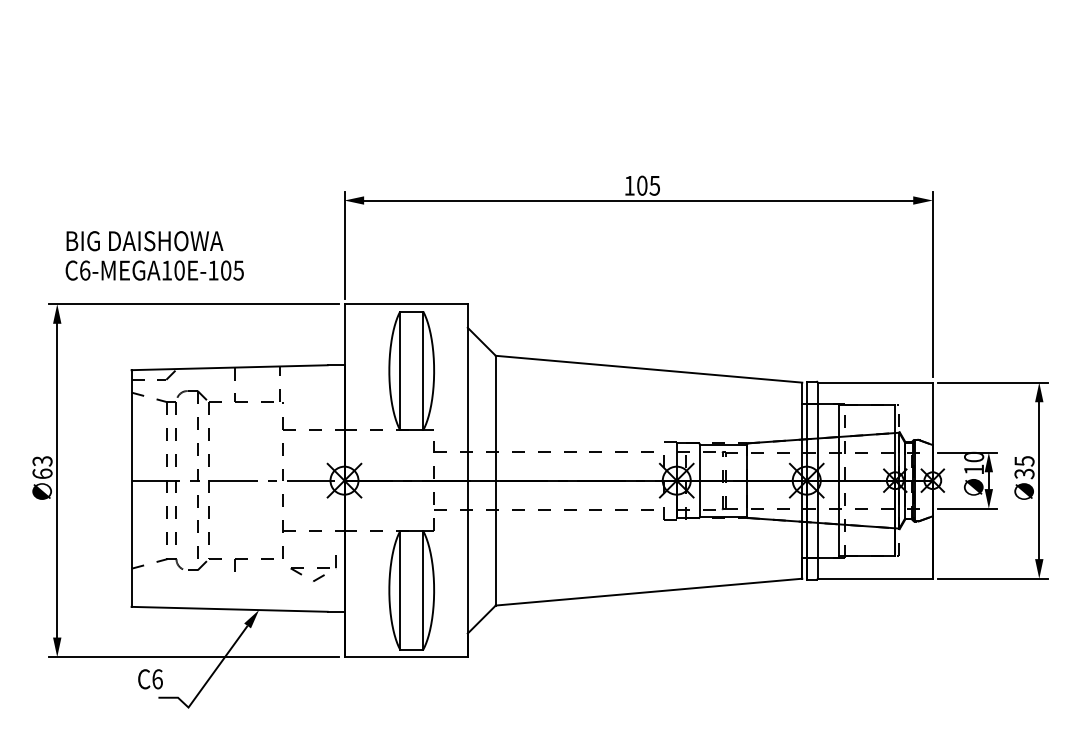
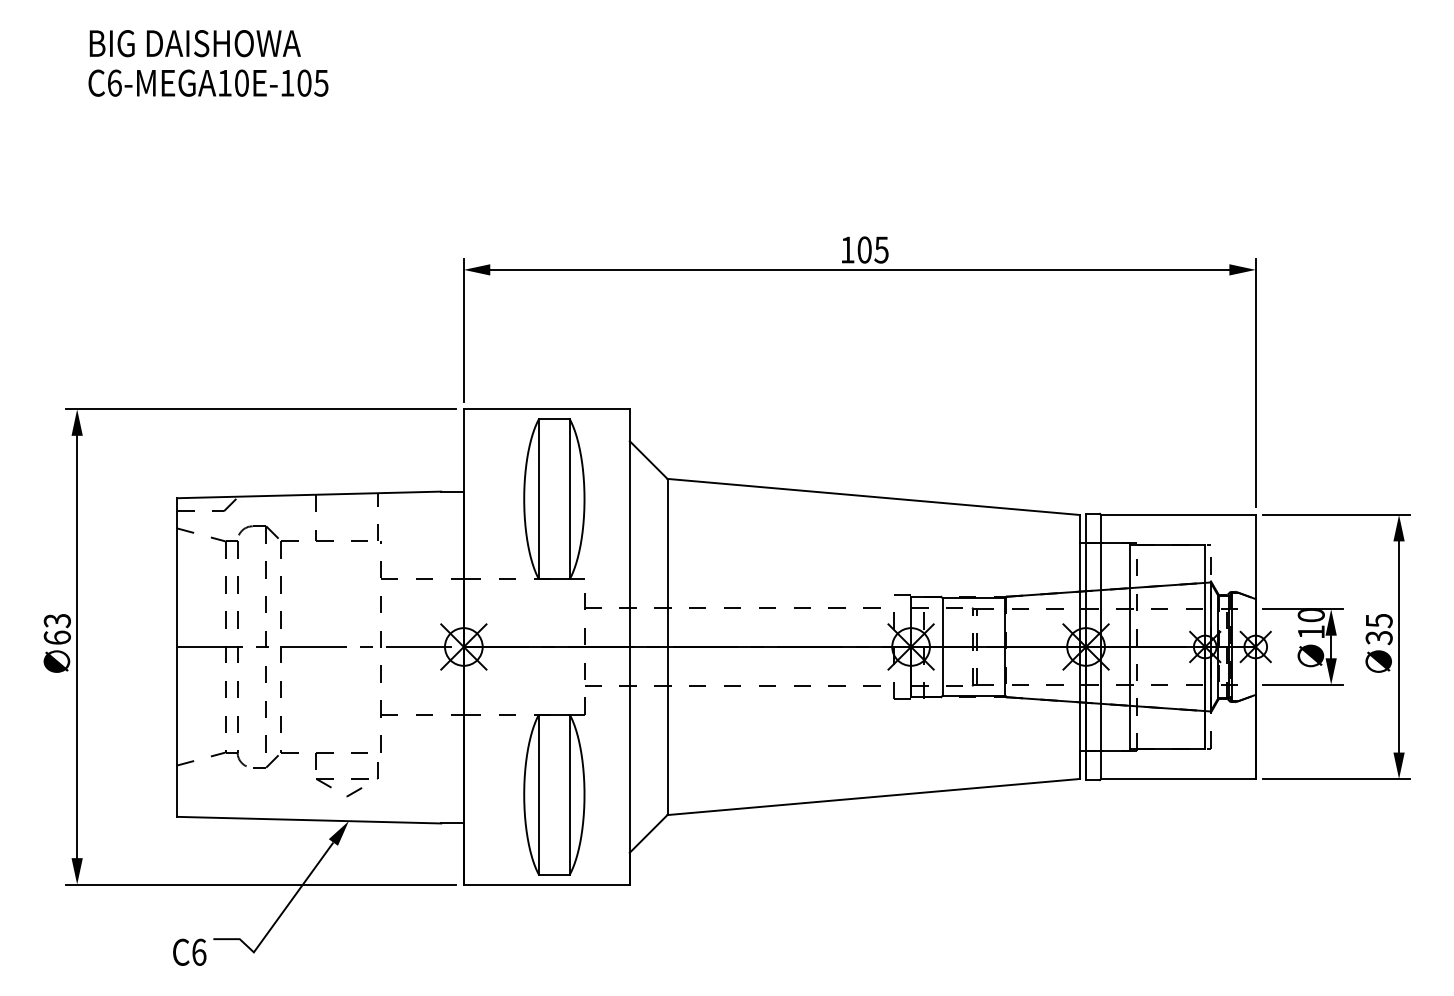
text: (154, 255) -> (208, 63), moved
part: (313, 568) -> (347, 779), moved
text: (150, 678) -> (189, 951), moved

